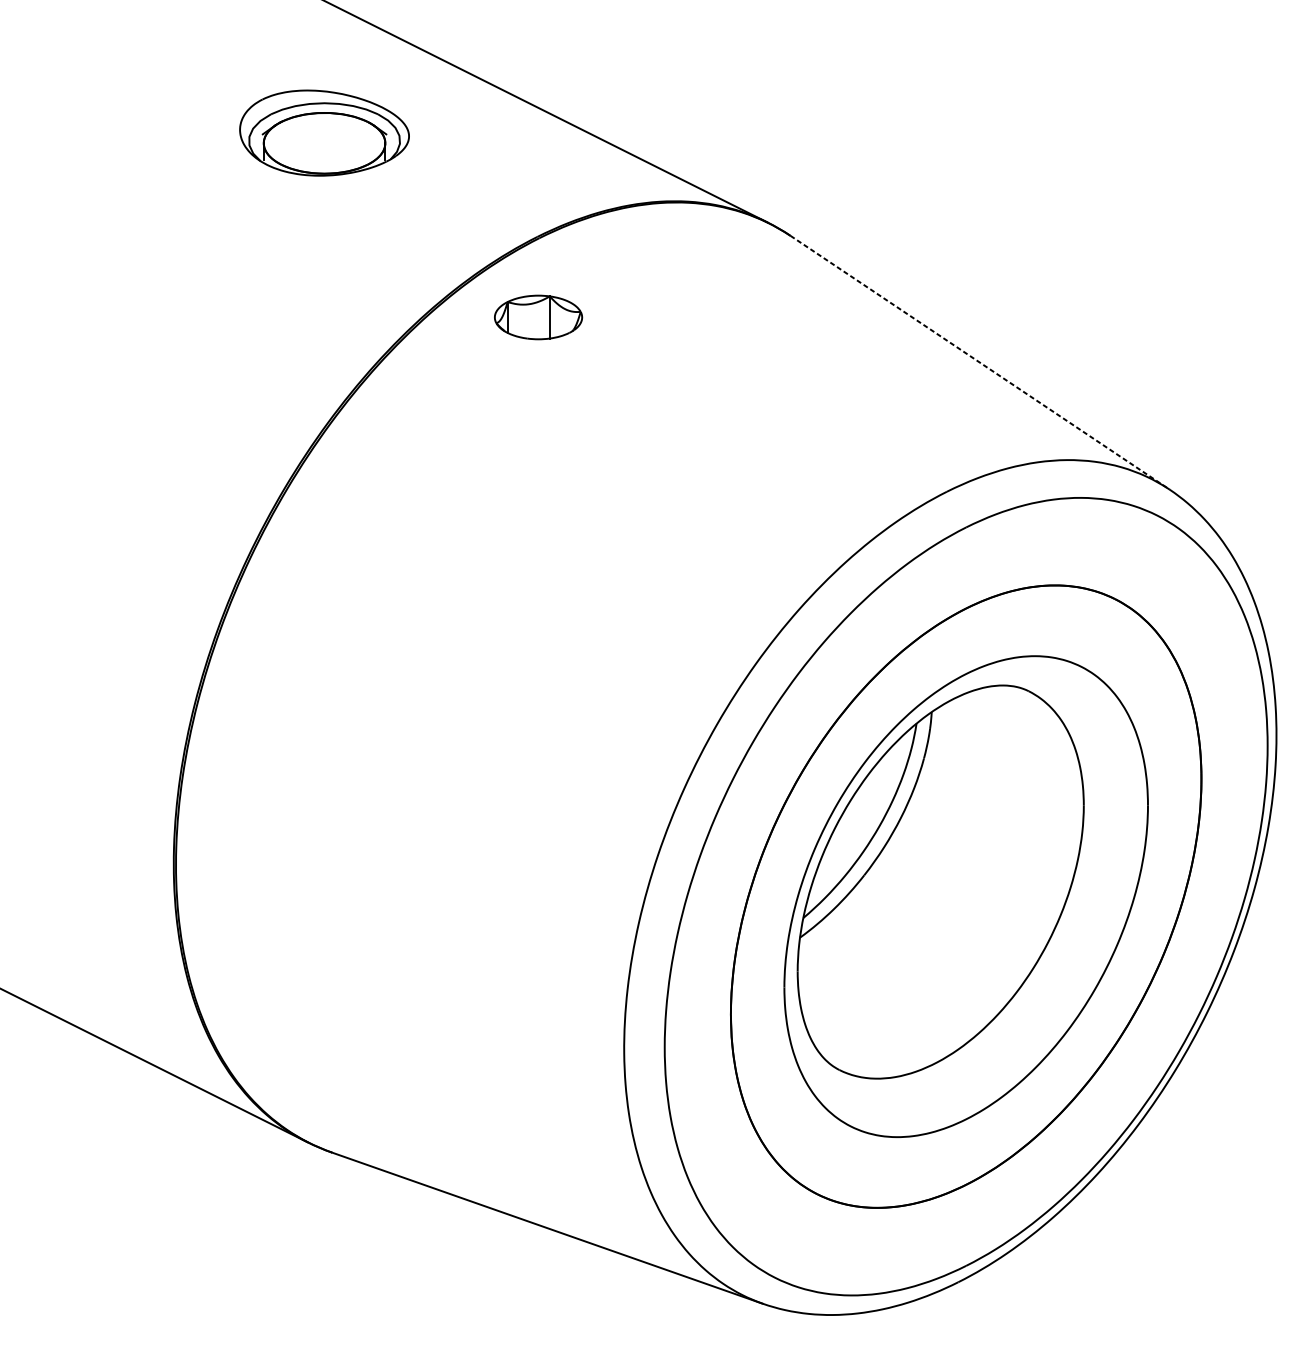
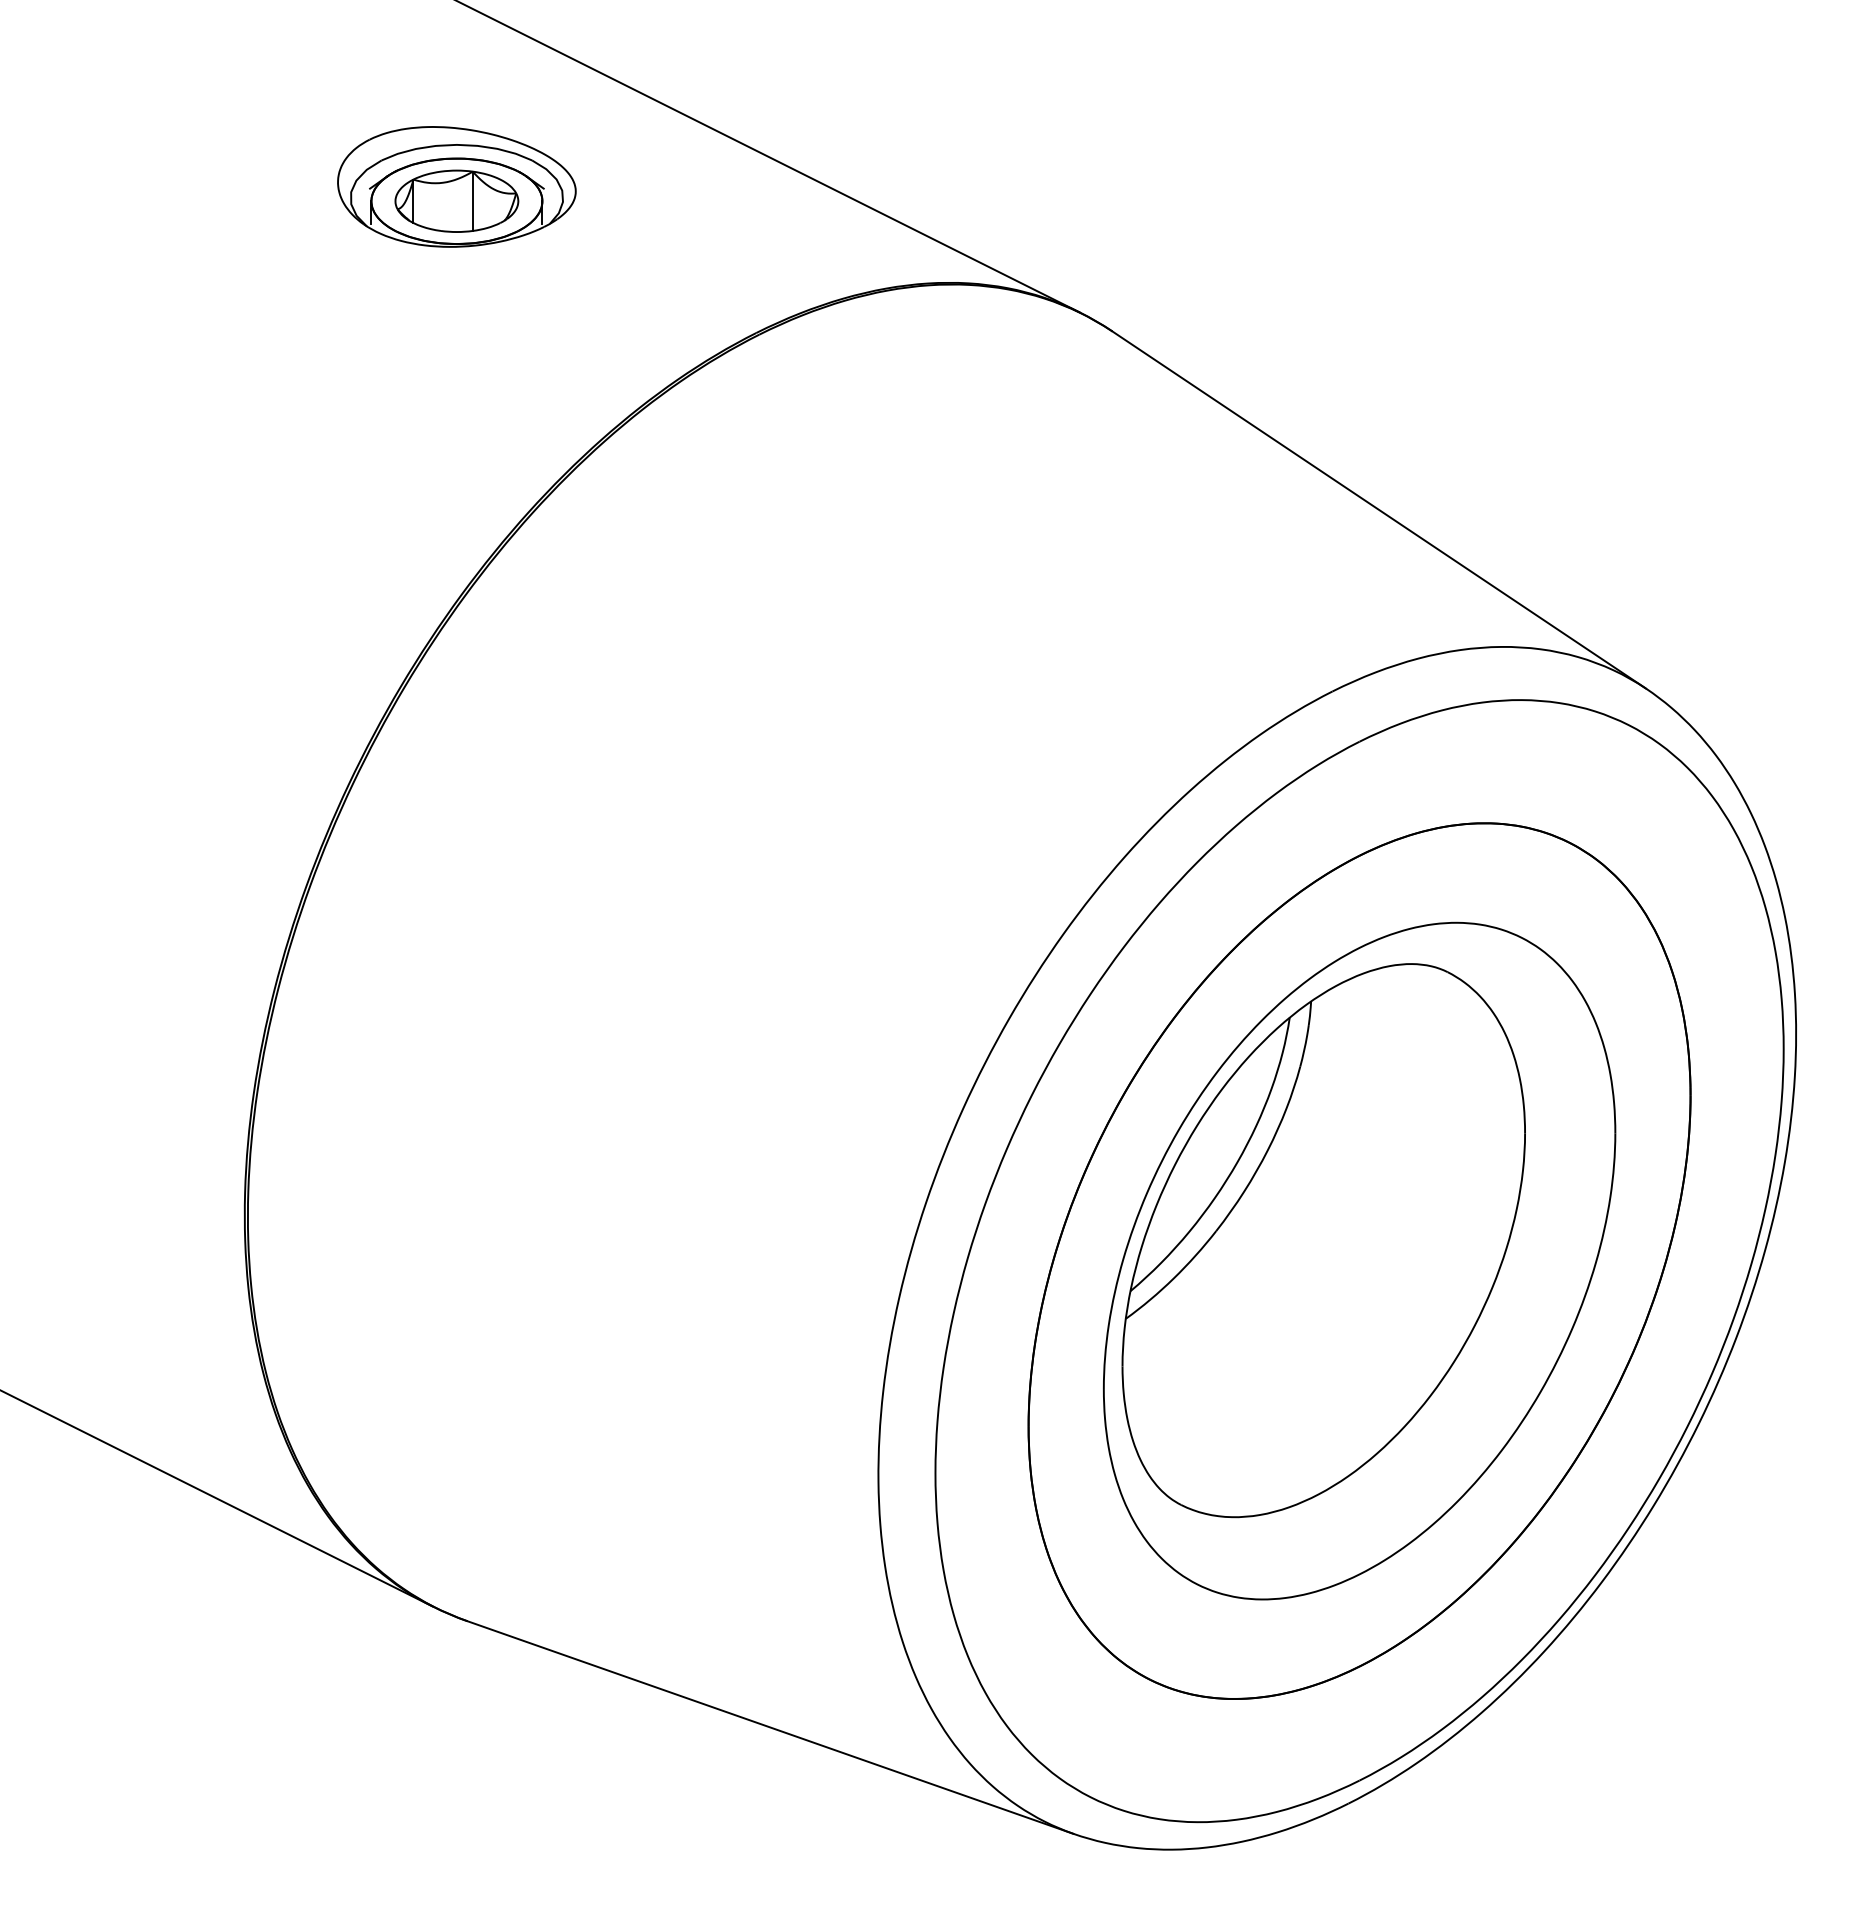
part: (538, 316) -> (456, 200), moved
line: (980, 363) -> (1379, 510), dashed -> solid

